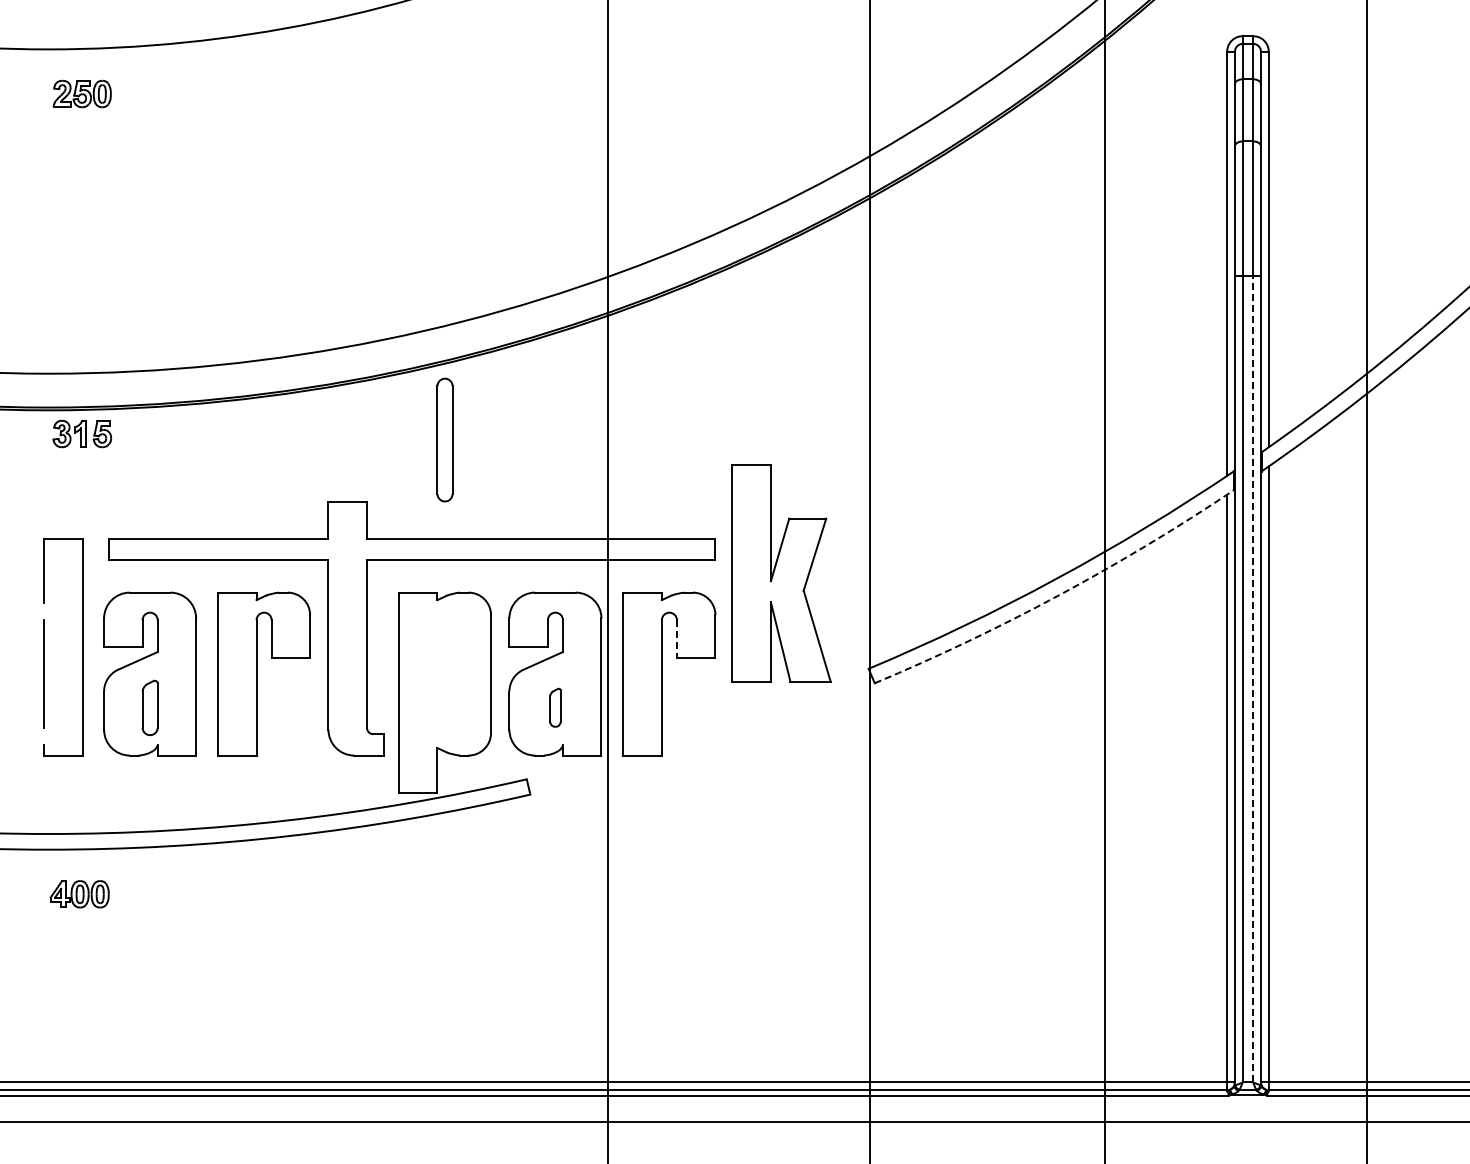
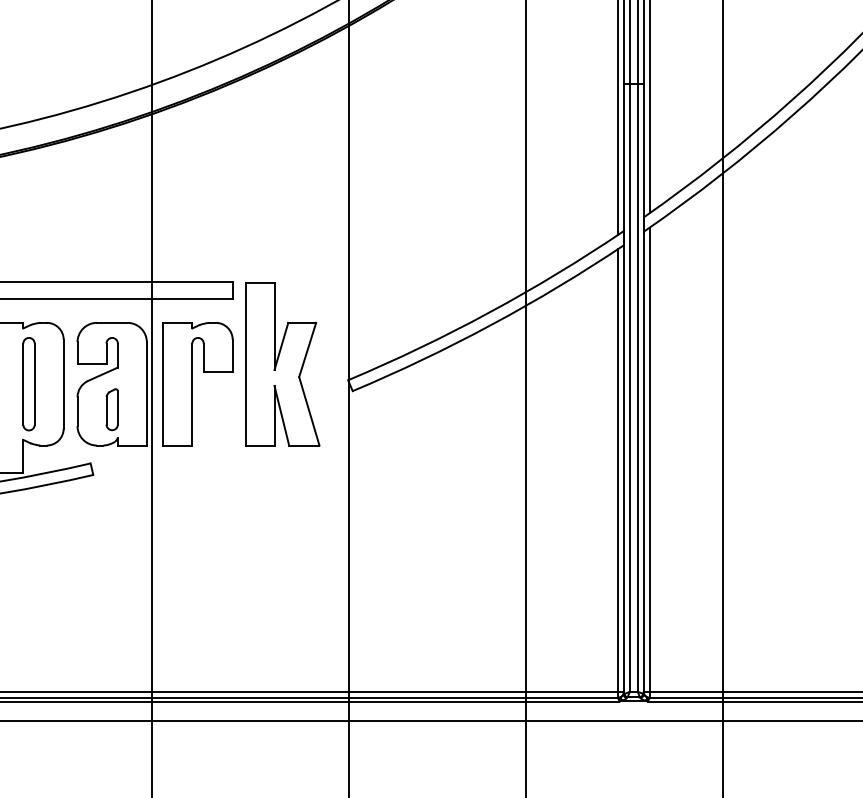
part: (444, 439) -> (28, 383), moved
part: (781, 573) -> (282, 364), moved
arc: (1059, 595) -> (491, 325), dashed -> solid
line: (676, 639) -> (203, 358), dashed -> solid
line: (1253, 678) -> (637, 387), dashed -> solid
part: (555, 707) -> (112, 409), size x1.43

